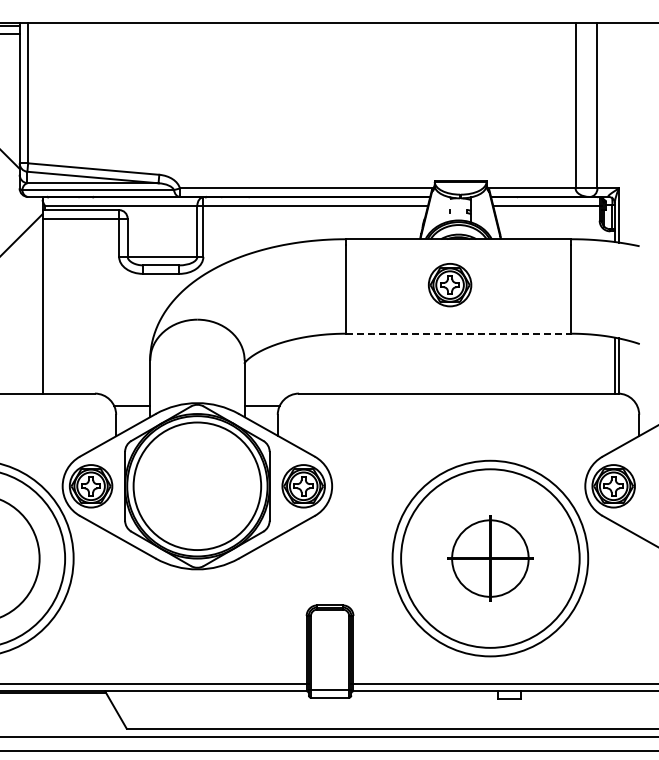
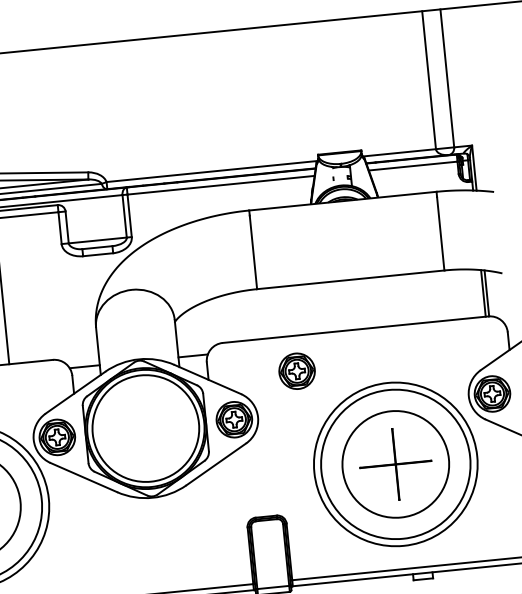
part: (449, 285) -> (296, 371), moved
line: (459, 333) -> (351, 279), dashed -> solid
circle: (490, 558) -> (395, 464), size x1.67

